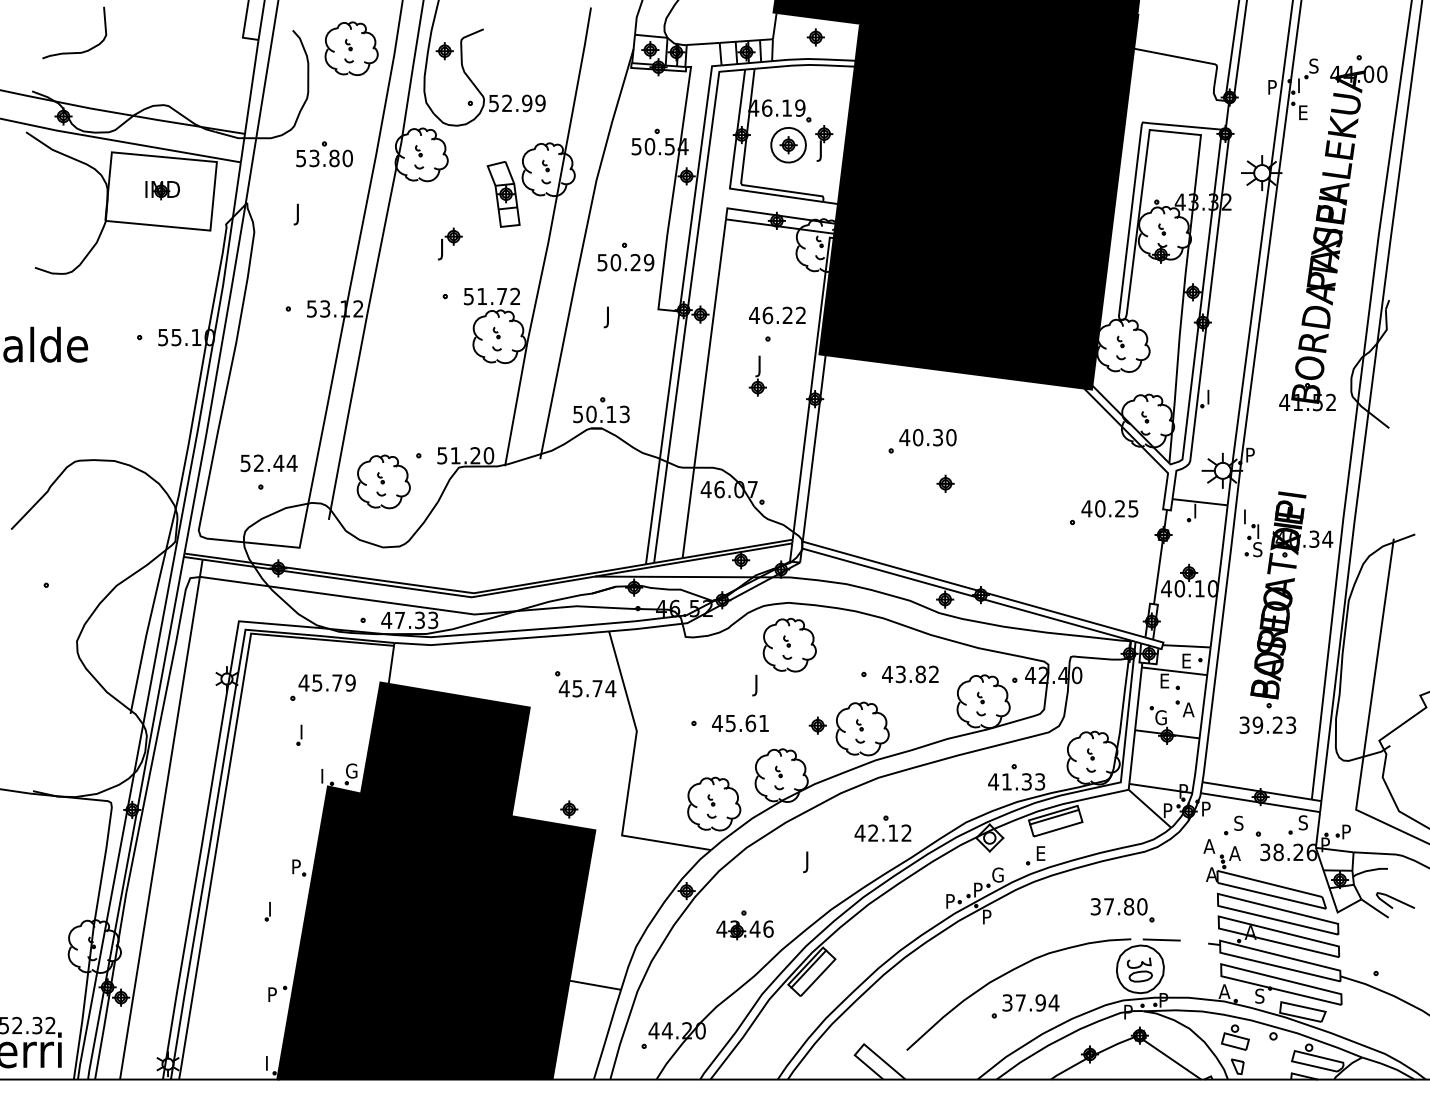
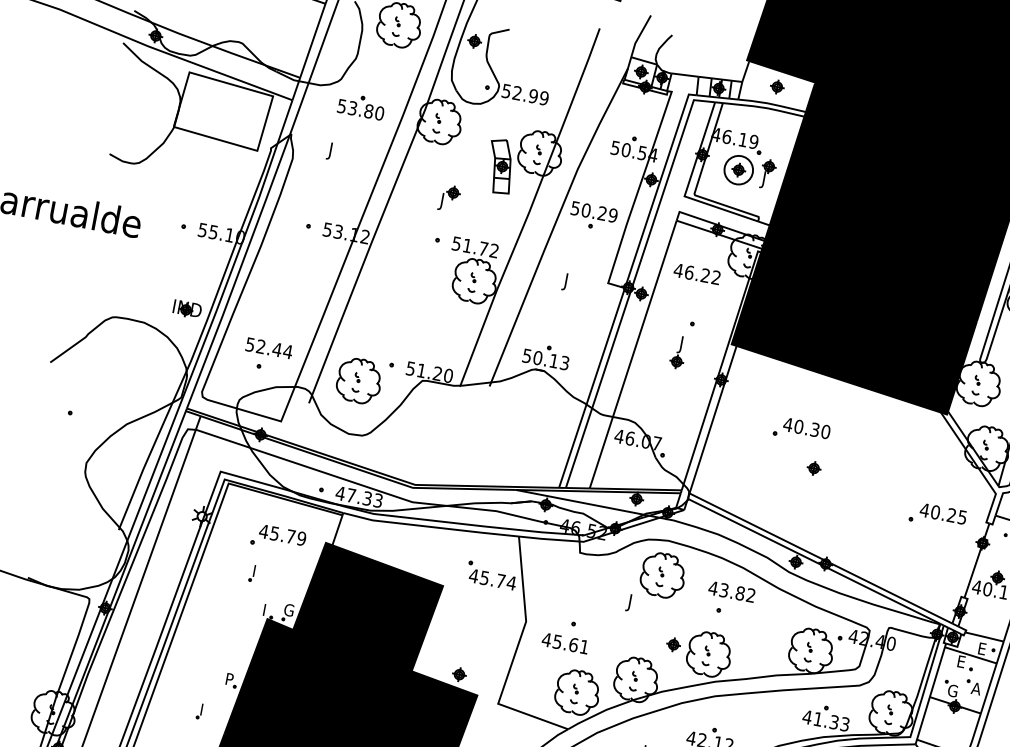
part: (162, 190) -> (187, 309), moved
text: (625, 262) -> (594, 211), moved
text: (777, 315) -> (697, 274), moved
text: (910, 674) -> (731, 591), moved
text: (740, 723) -> (565, 643), moved

